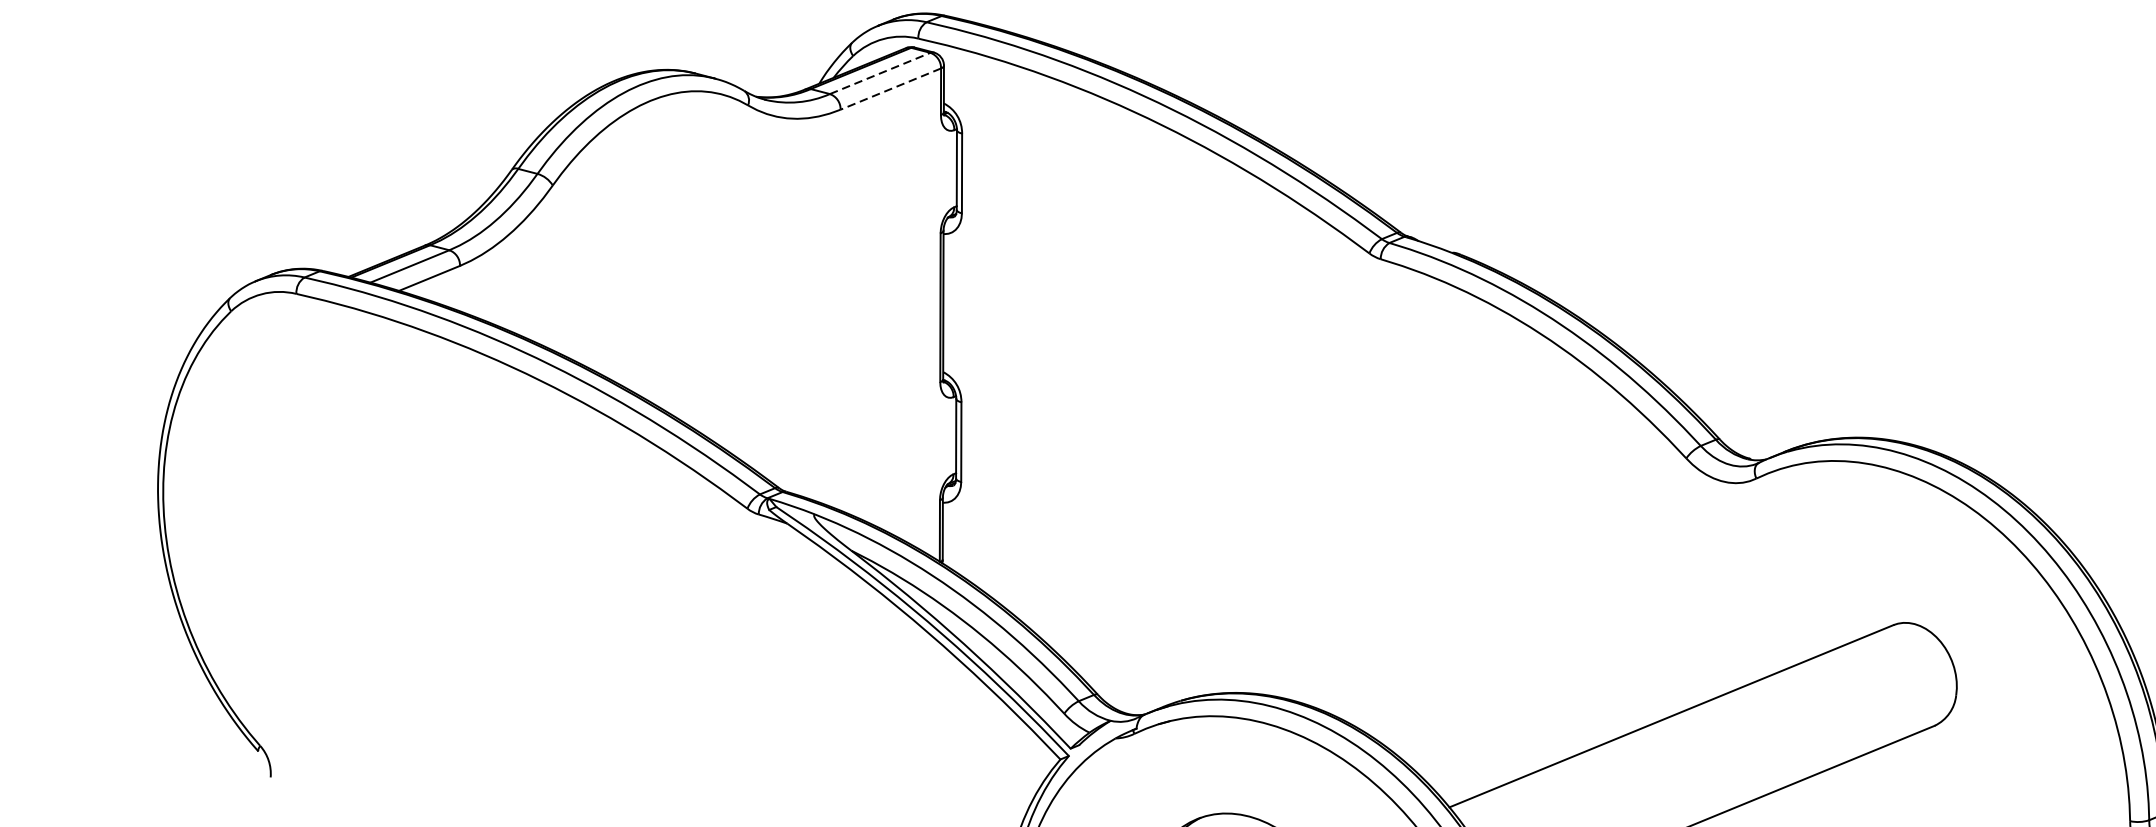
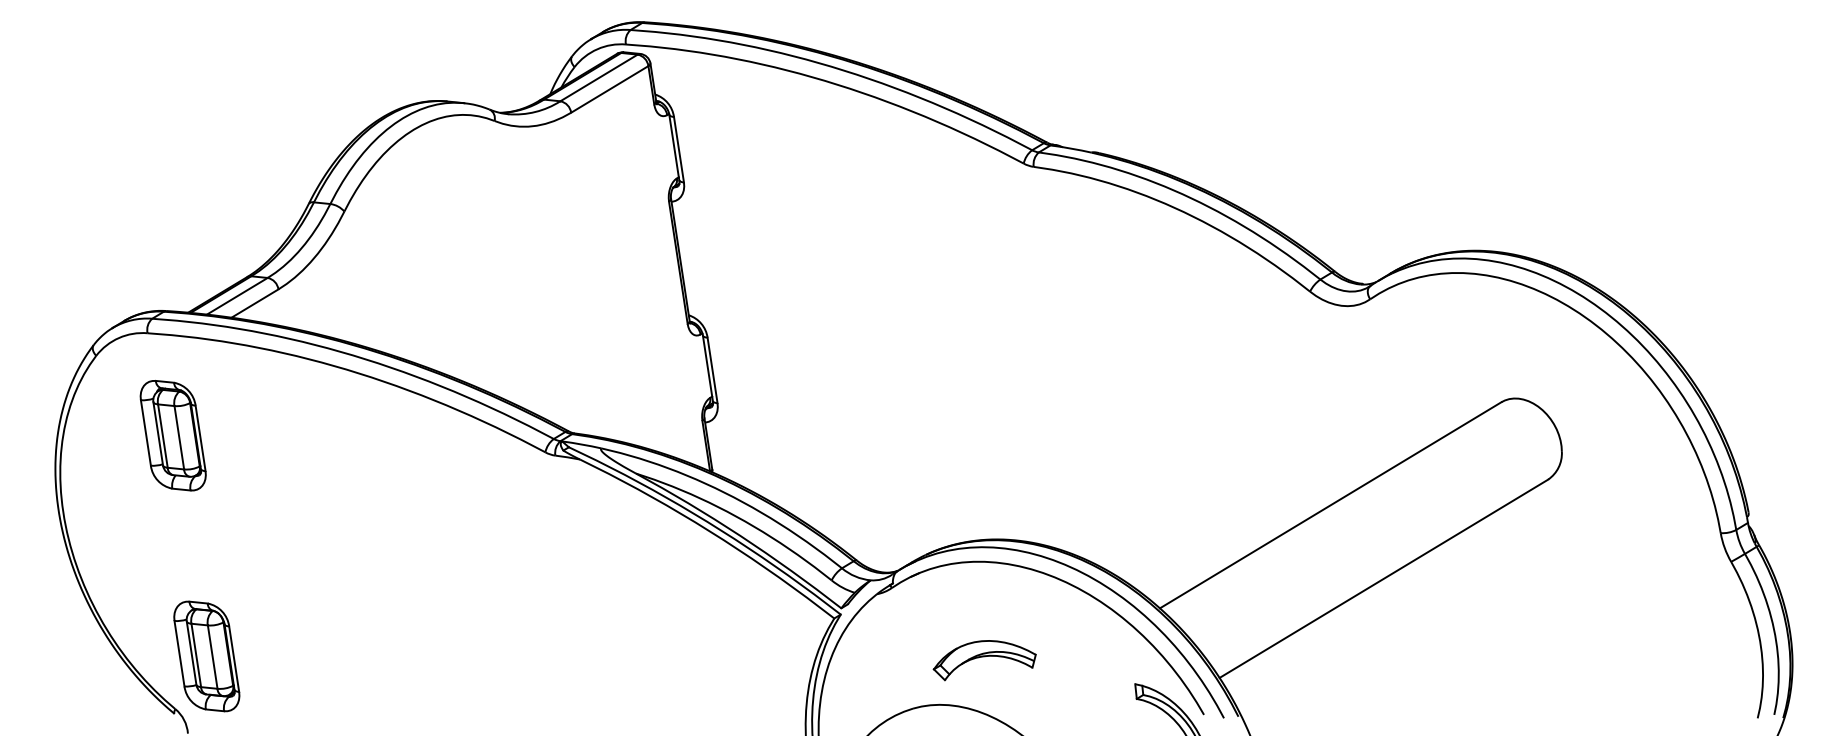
line: (880, 72) -> (599, 77), dashed -> solid
line: (890, 89) -> (609, 89), dashed -> solid
part: (307, 420) -> (172, 435), added
part: (306, 689) -> (206, 656), added

